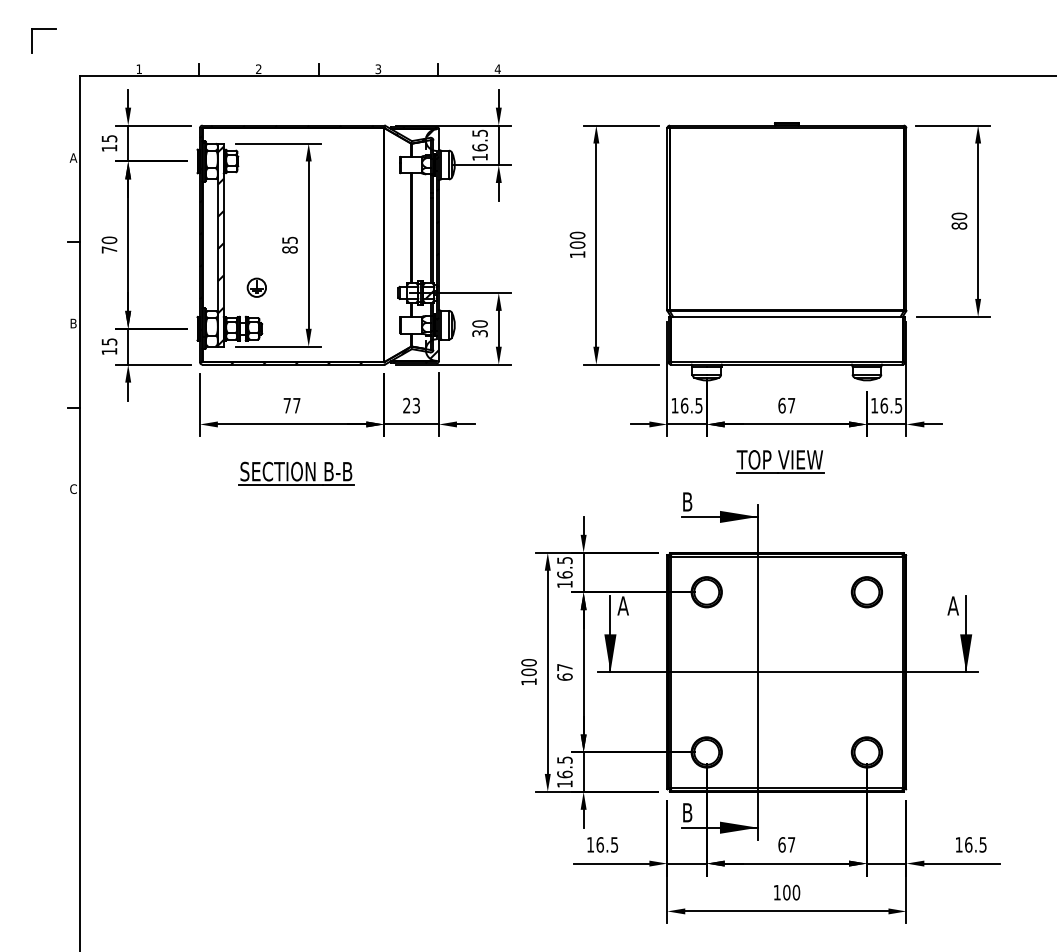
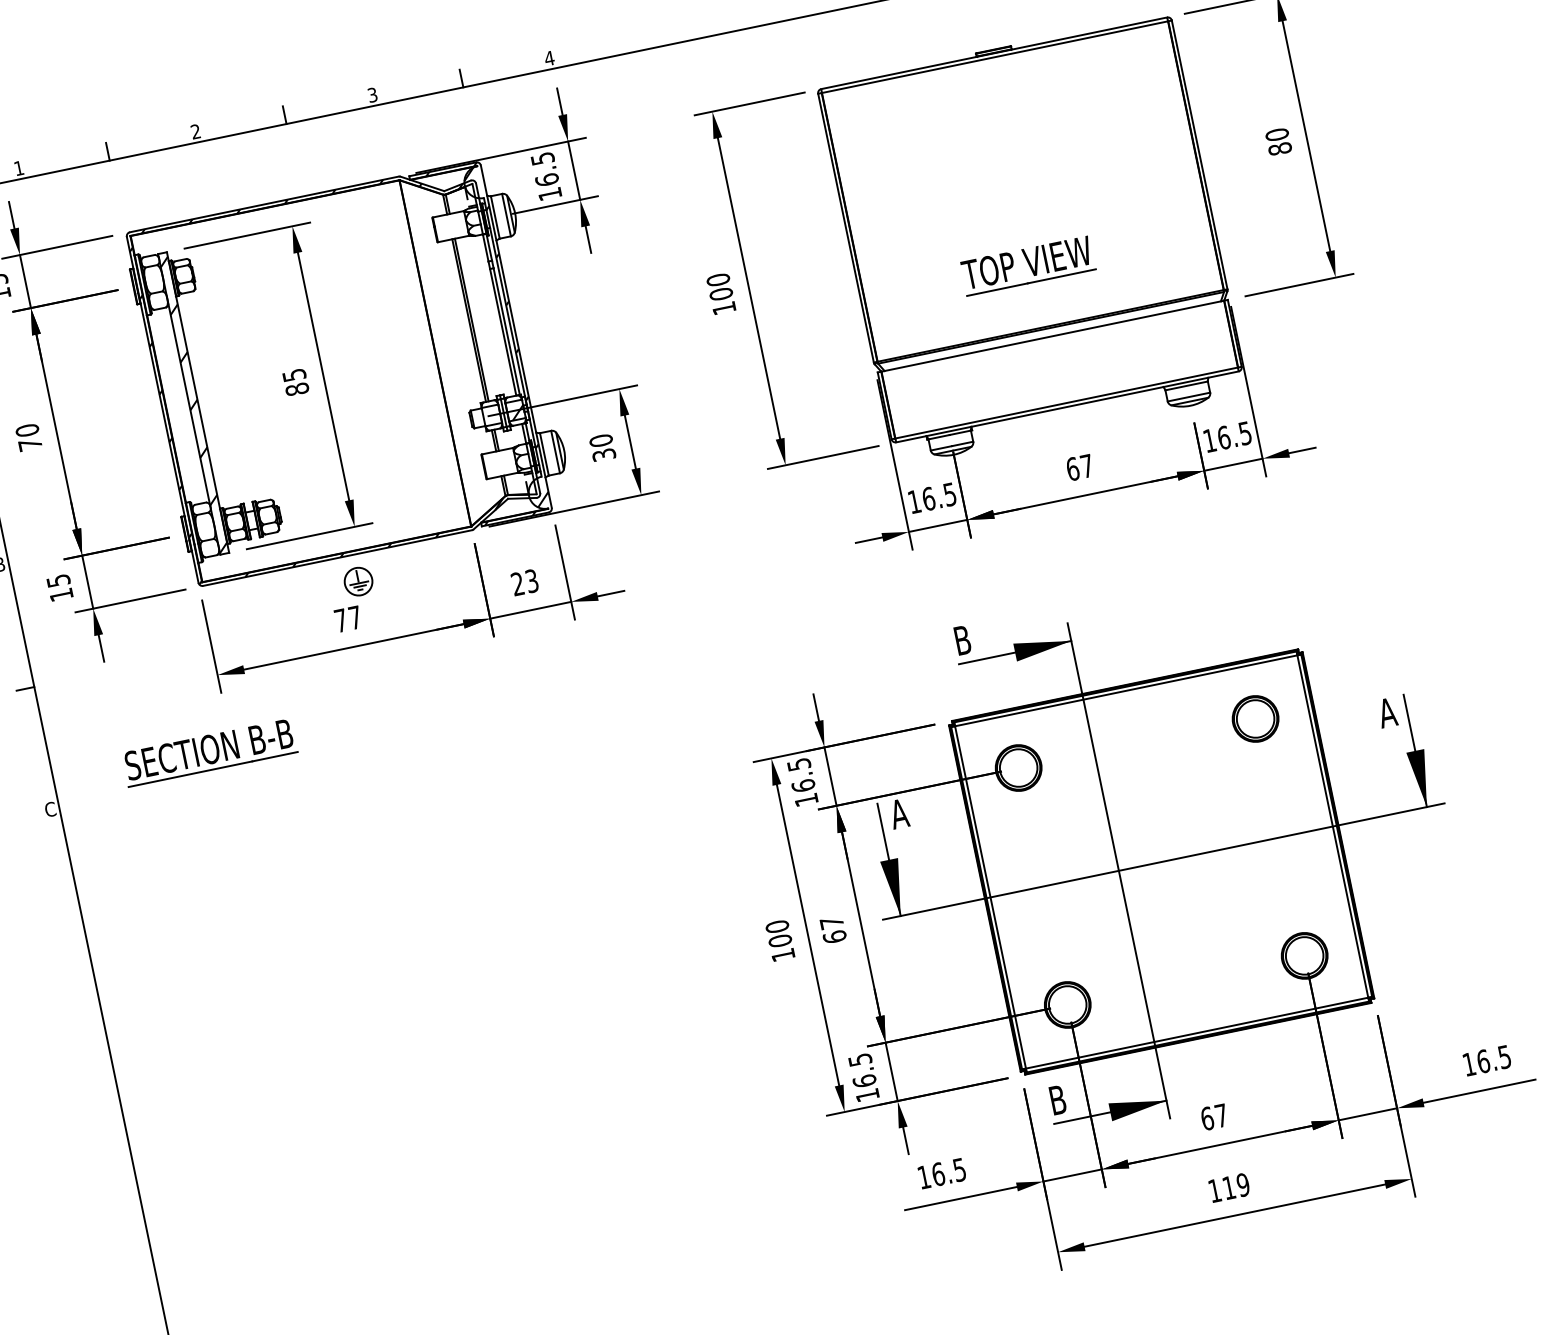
part: (256, 287) -> (357, 581), moved
part: (780, 461) -> (1028, 265), moved
part: (296, 473) -> (209, 752), moved
text: (791, 892) -> (1235, 1186), 100 -> 119

